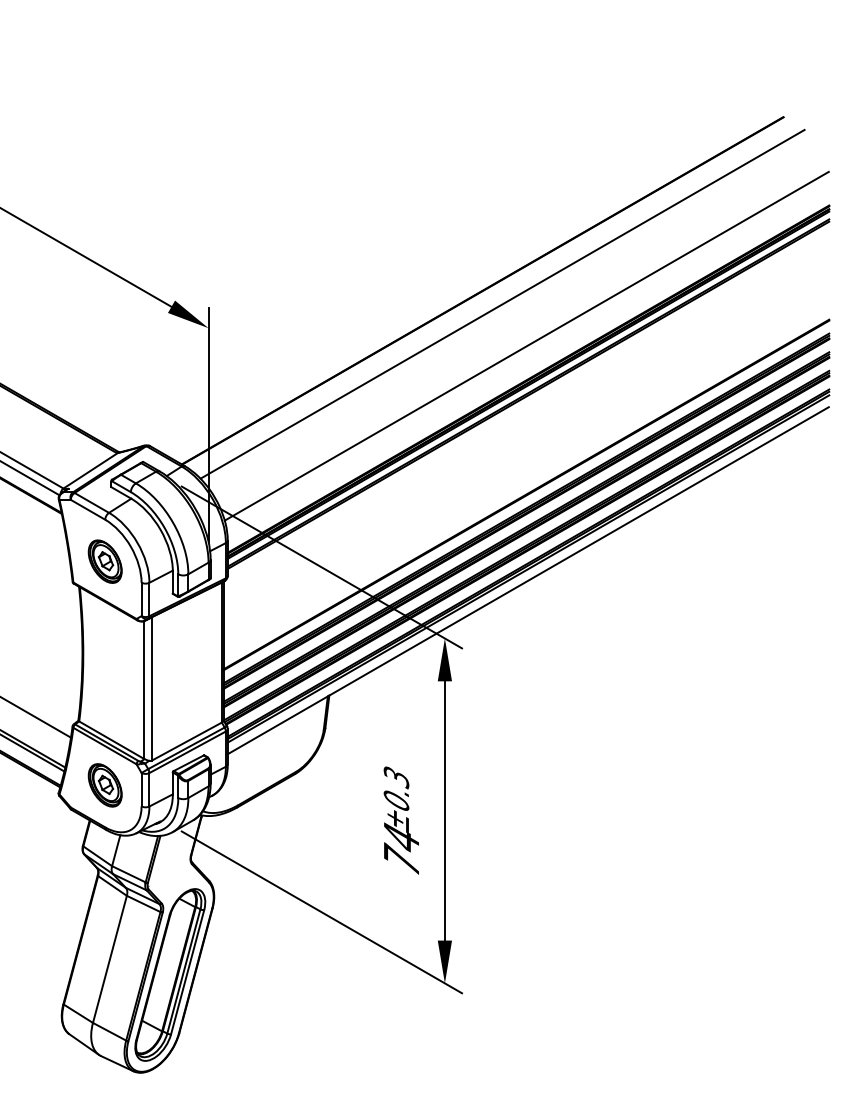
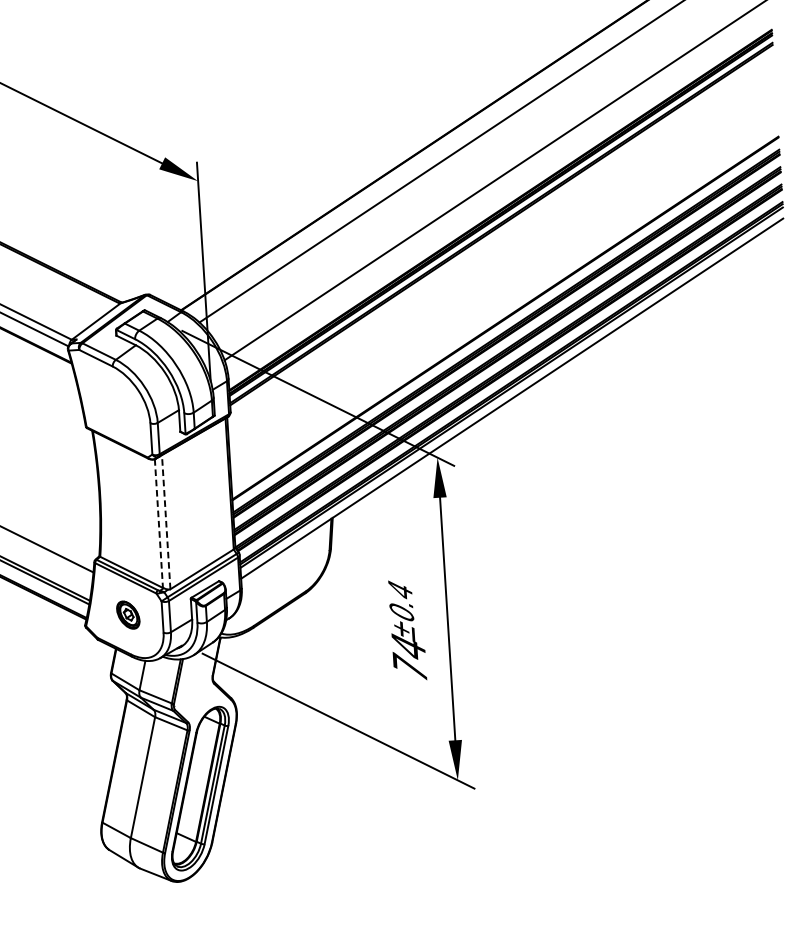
part: (104, 561) -> (114, 405), removed
line: (143, 689) -> (158, 523), solid -> dashed
line: (151, 689) -> (165, 522), solid -> dashed
text: (396, 777) -> (400, 590), ±0.3 -> ±0.4
part: (104, 785) -> (127, 615), size x0.7

